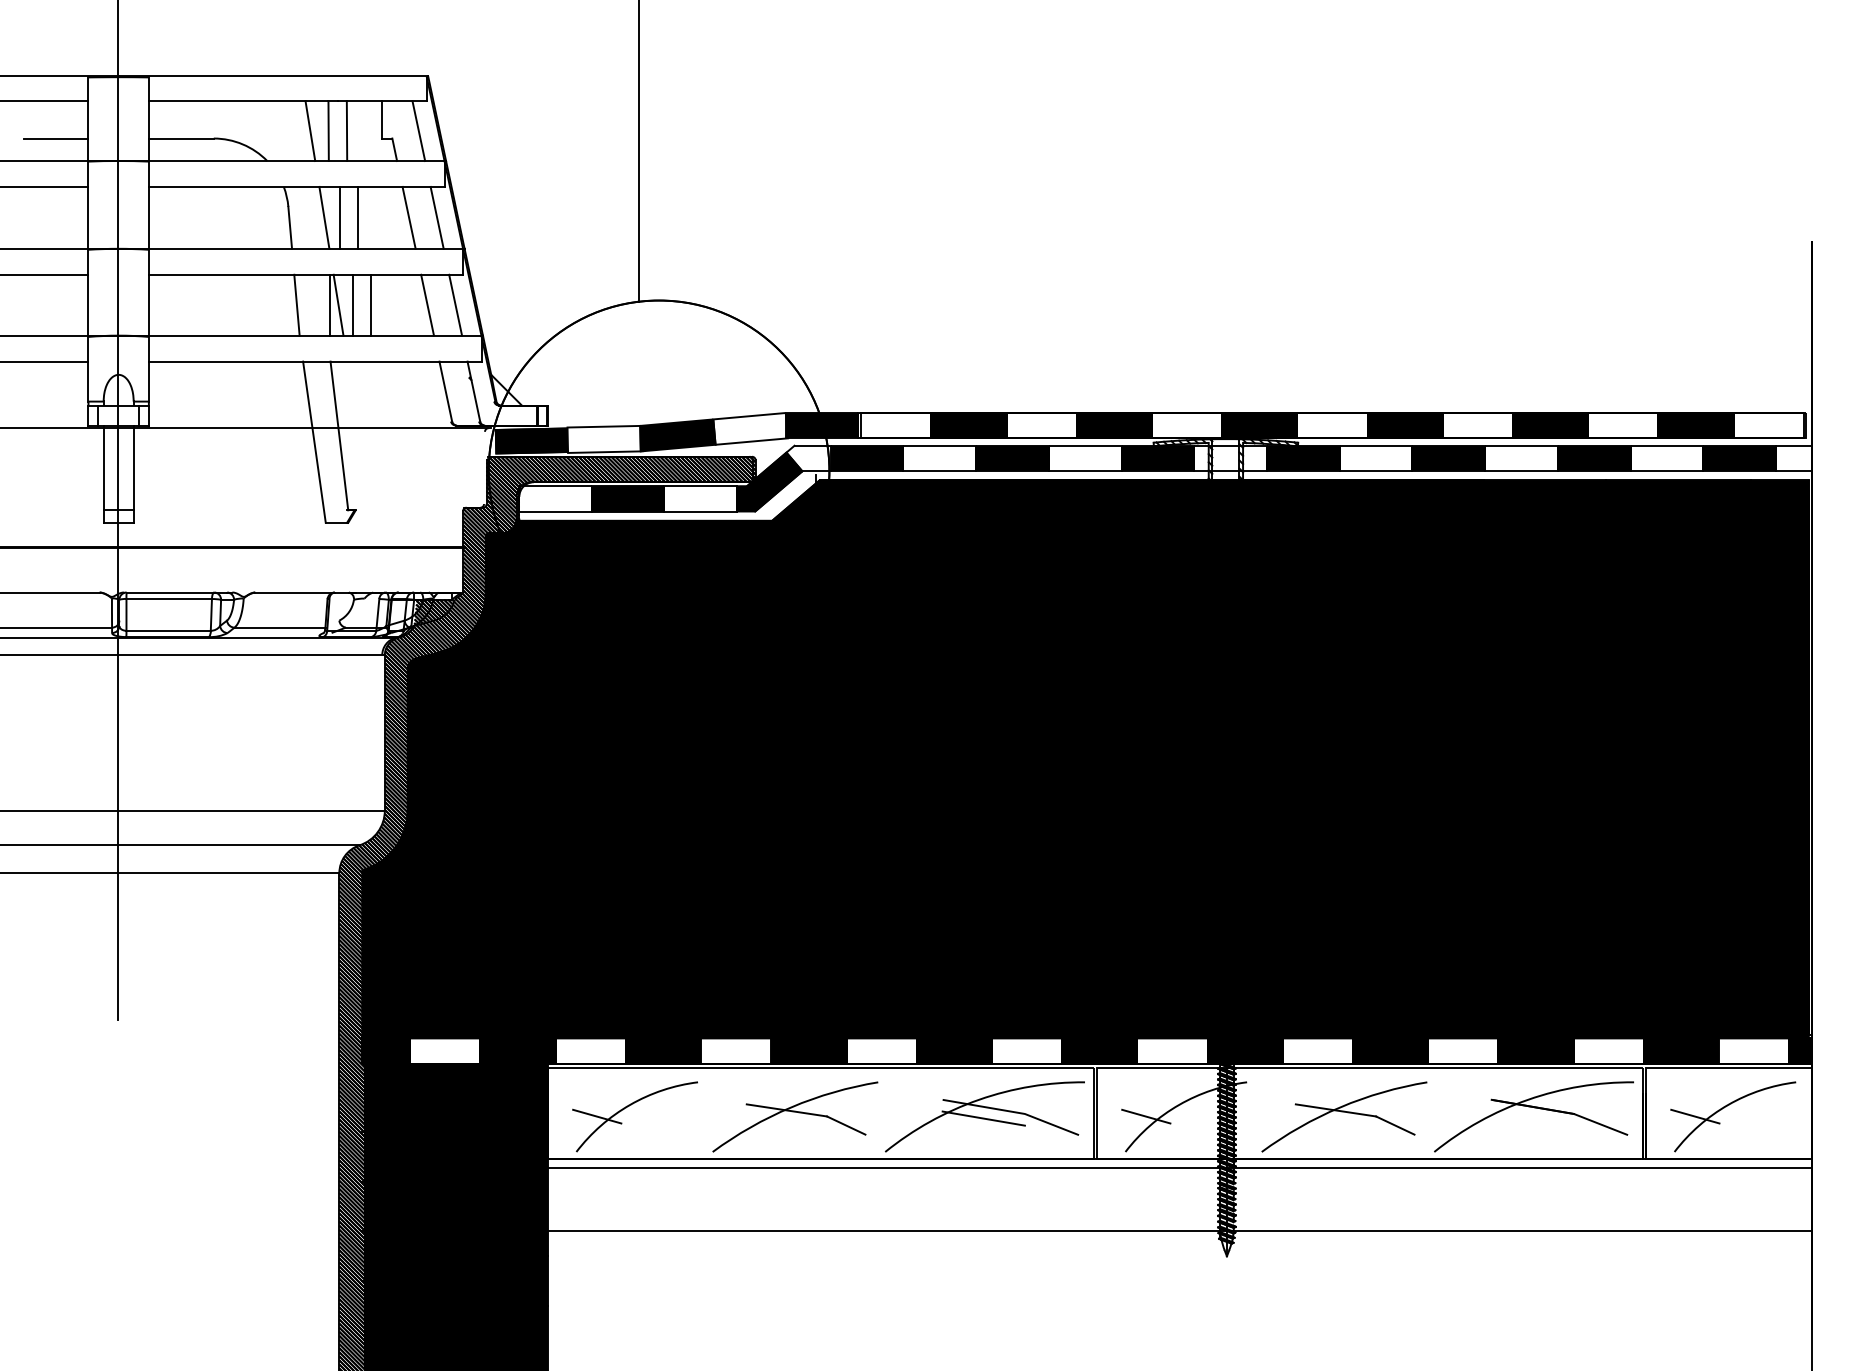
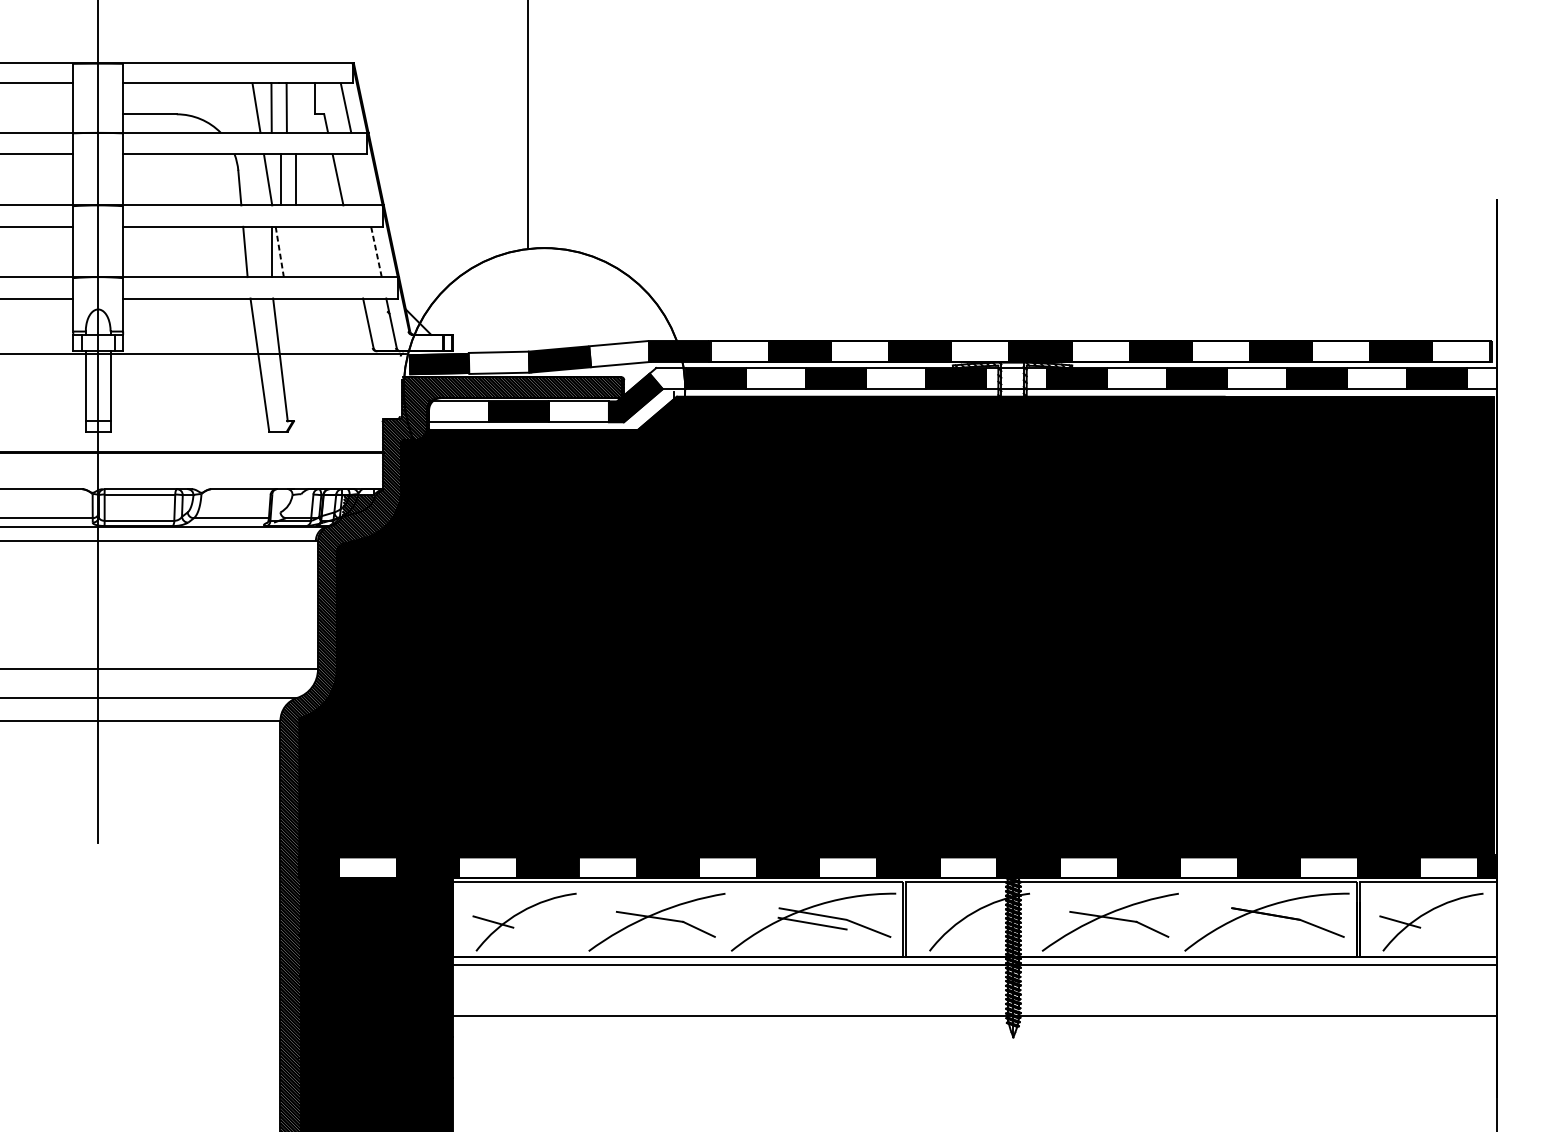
line: (55, 138) -> (46, 114), removed
line: (436, 217) -> (360, 179), removed
line: (352, 304) -> (291, 251), removed
line: (371, 304) -> (306, 251), removed
line: (427, 304) -> (353, 251), removed
line: (455, 304) -> (376, 251), solid -> dashed
line: (338, 305) -> (279, 252), solid -> dashed
line: (1146, 1116) -> (946, 921), removed

